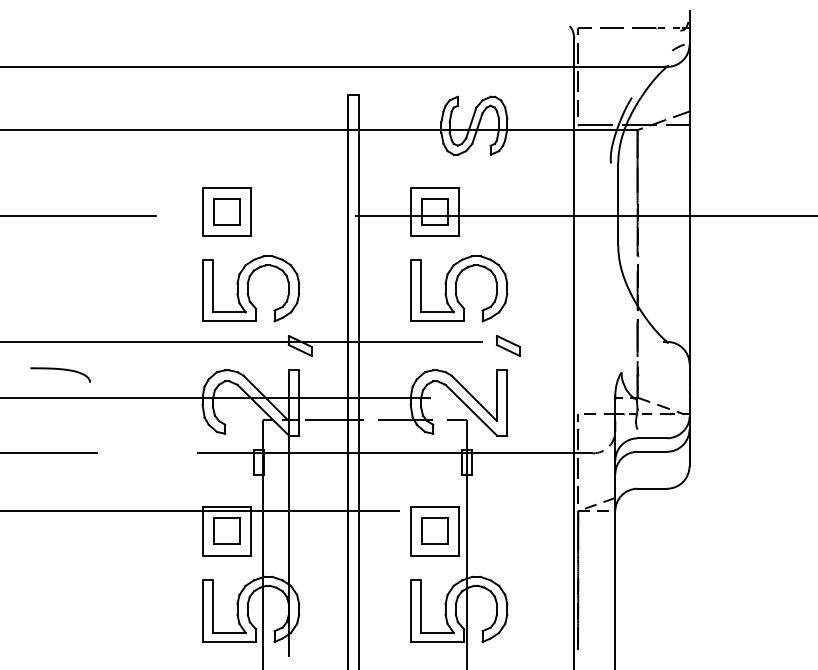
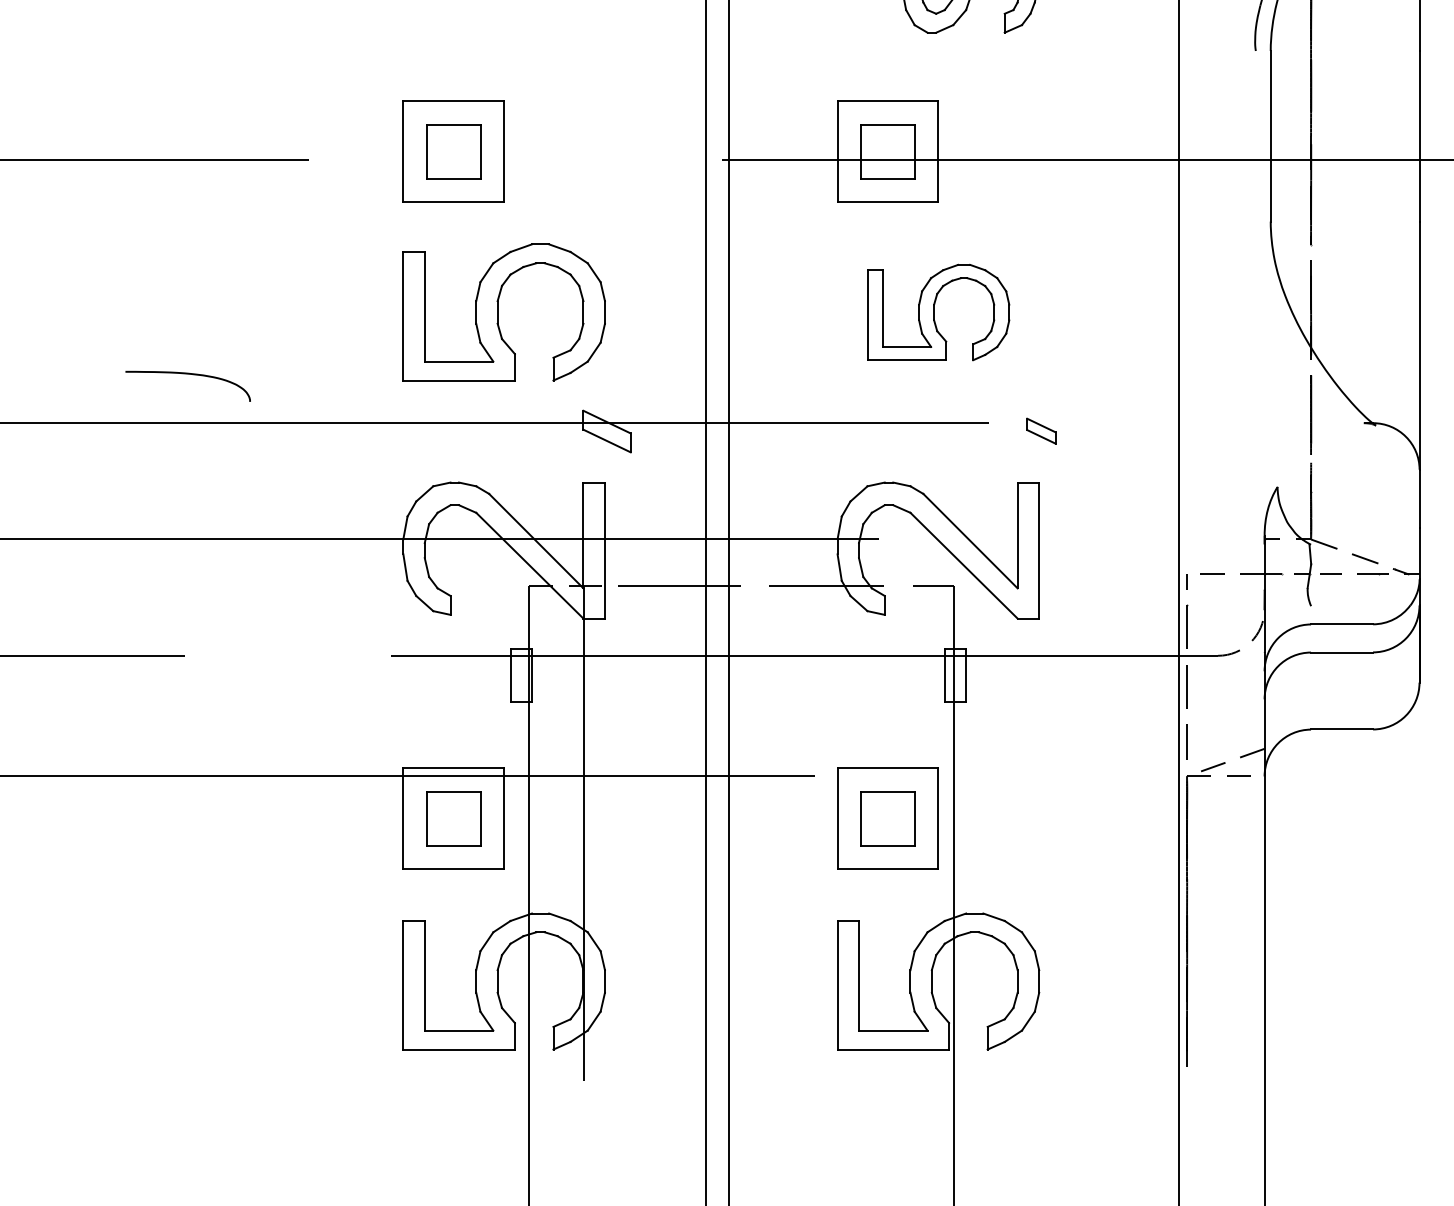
part: (459, 288) -> (939, 311), size x0.7
part: (508, 345) -> (1041, 430), size x0.6
curve: (60, 370) -> (188, 376), moved

